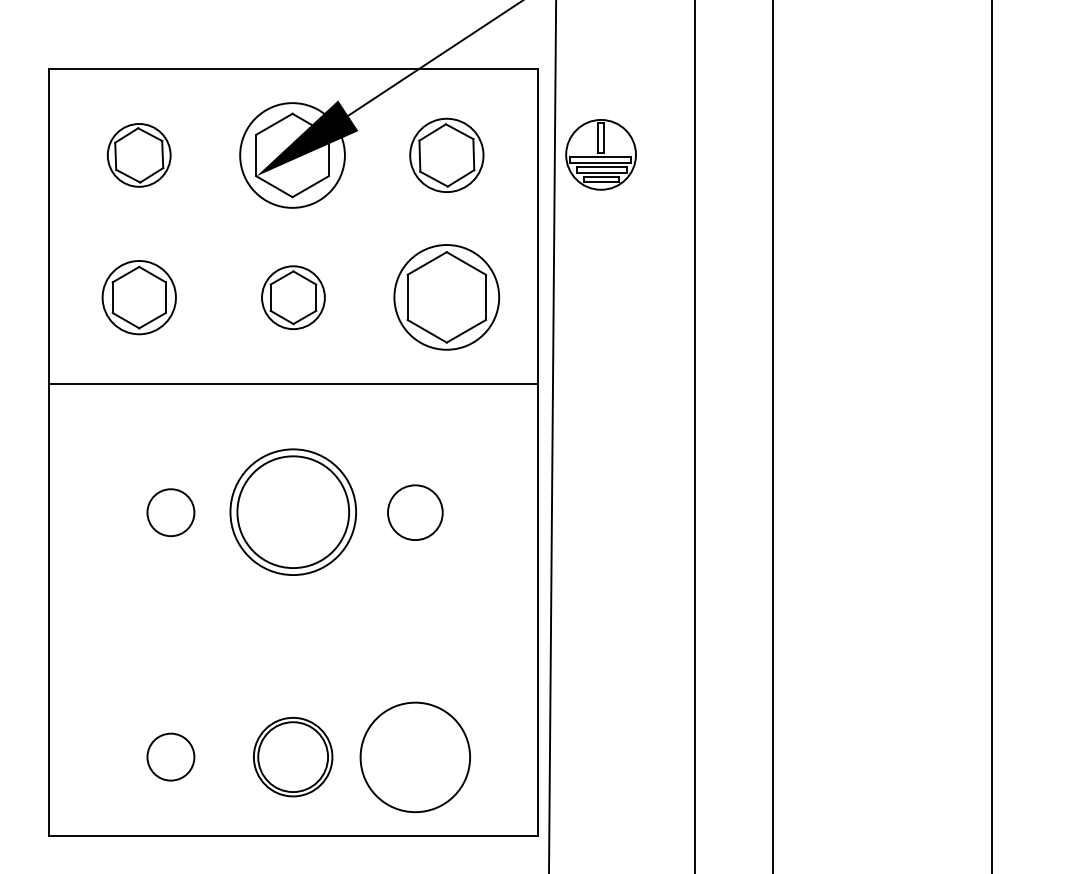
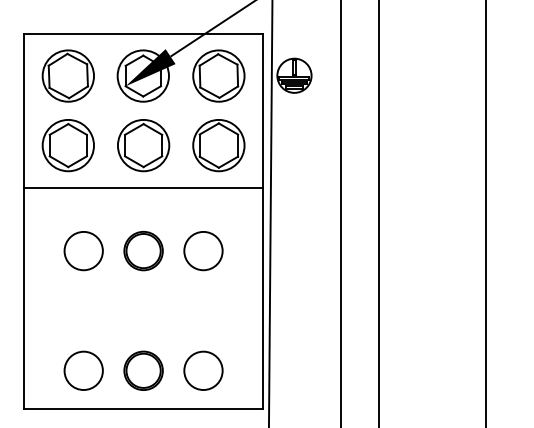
part: (137, 154) -> (67, 75), size x1.67
part: (446, 154) -> (218, 75), size x1.43
part: (137, 297) -> (67, 145), size x1.43
part: (292, 297) -> (143, 145), size x1.67
circle: (170, 511) -> (83, 250), size x1.67
circle: (415, 511) -> (203, 250), size x1.43
part: (292, 513) -> (143, 251), size x0.62
circle: (170, 756) -> (83, 370), size x1.67
circle: (415, 756) -> (203, 370), size x0.71

